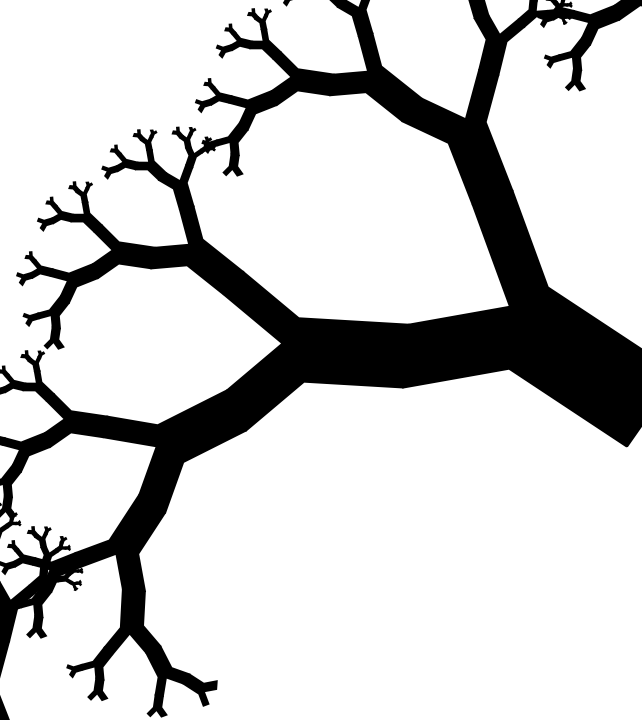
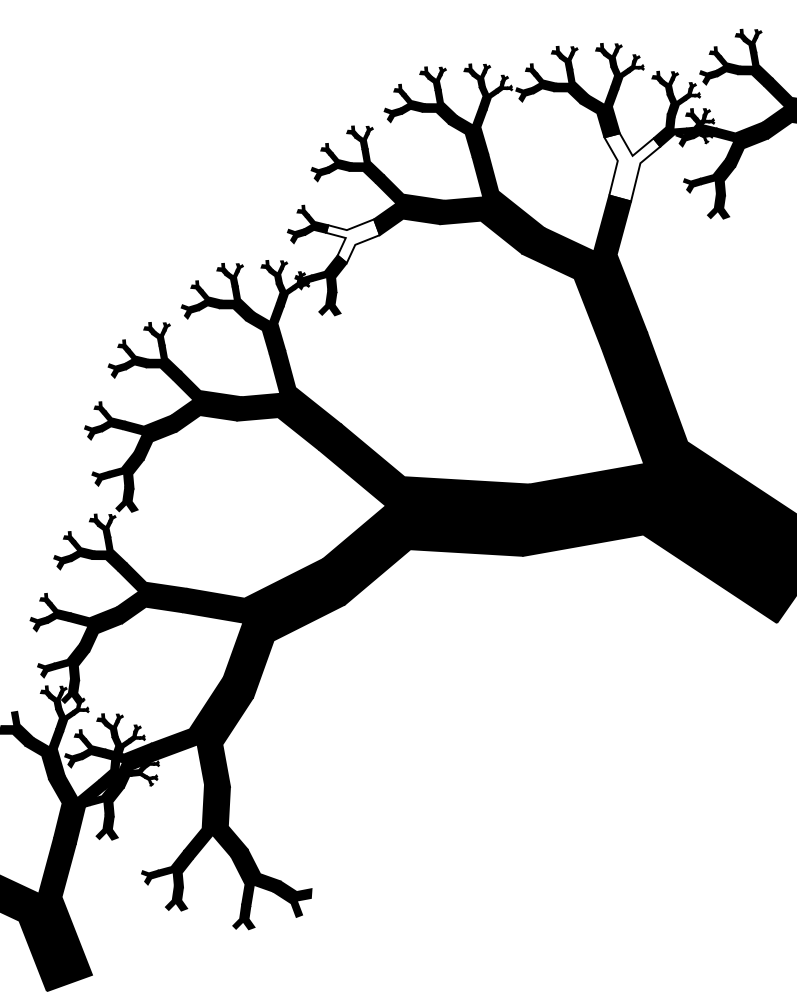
fill: (499, 45) -> (632, 167), removed
fill: (252, 110) -> (352, 241), removed

